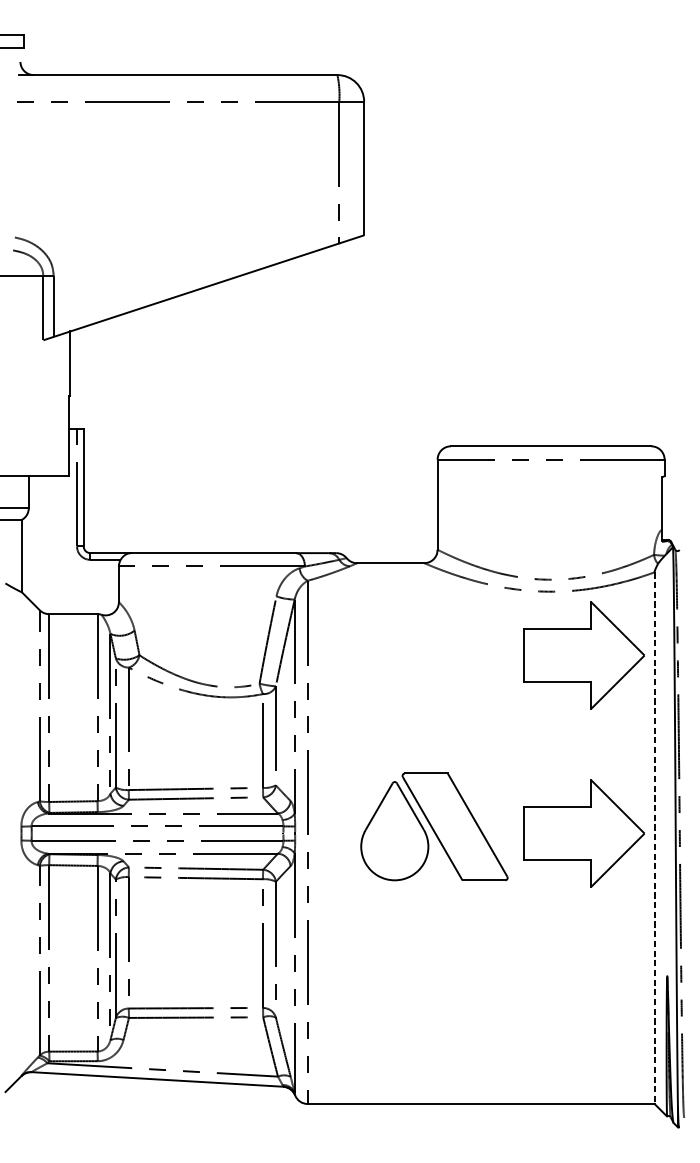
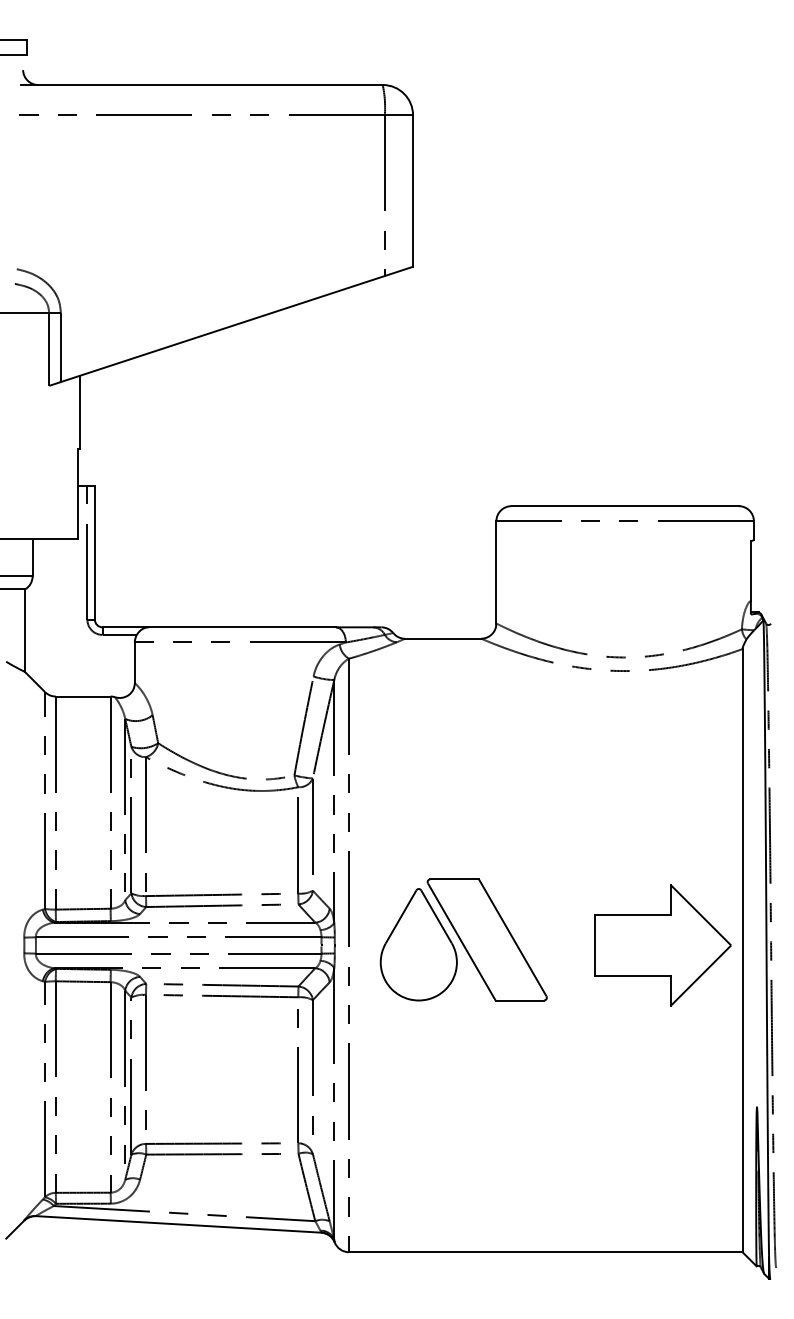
part: (584, 655) -> (662, 743), removed
part: (434, 826) -> (463, 939), moved
line: (654, 838) -> (742, 950), dashed -> solid

